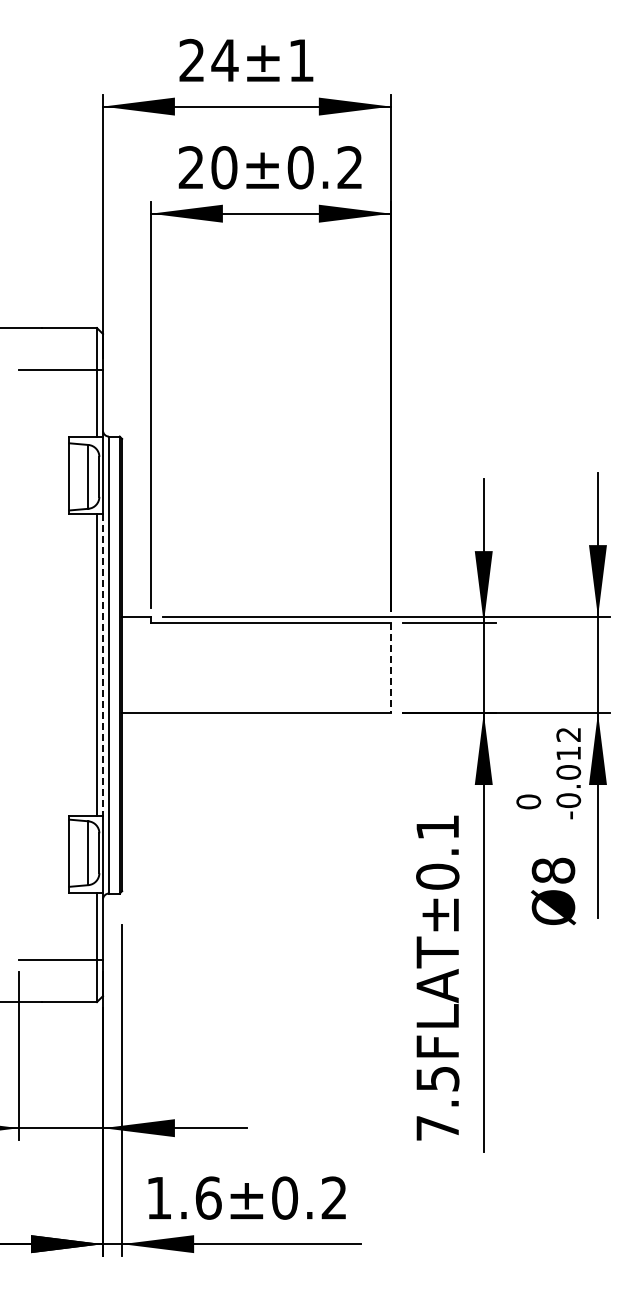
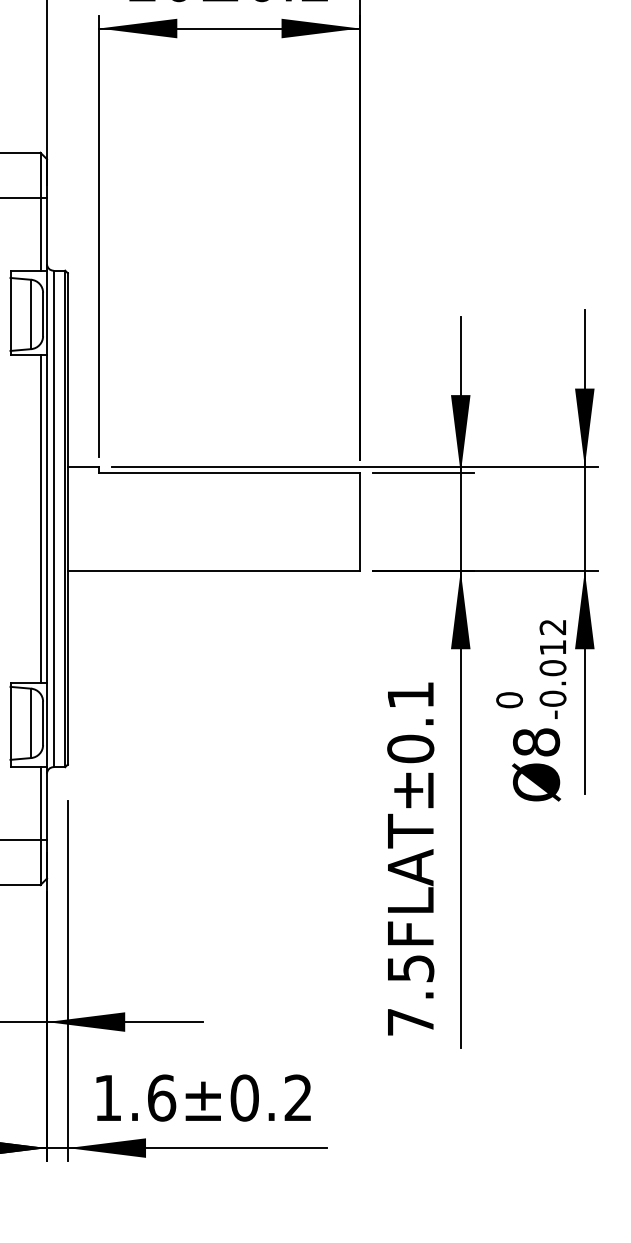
line: (102, 665) -> (46, 519), dashed -> solid
line: (390, 668) -> (359, 522), dashed -> solid
text: (548, 773) -> (531, 669), moved

